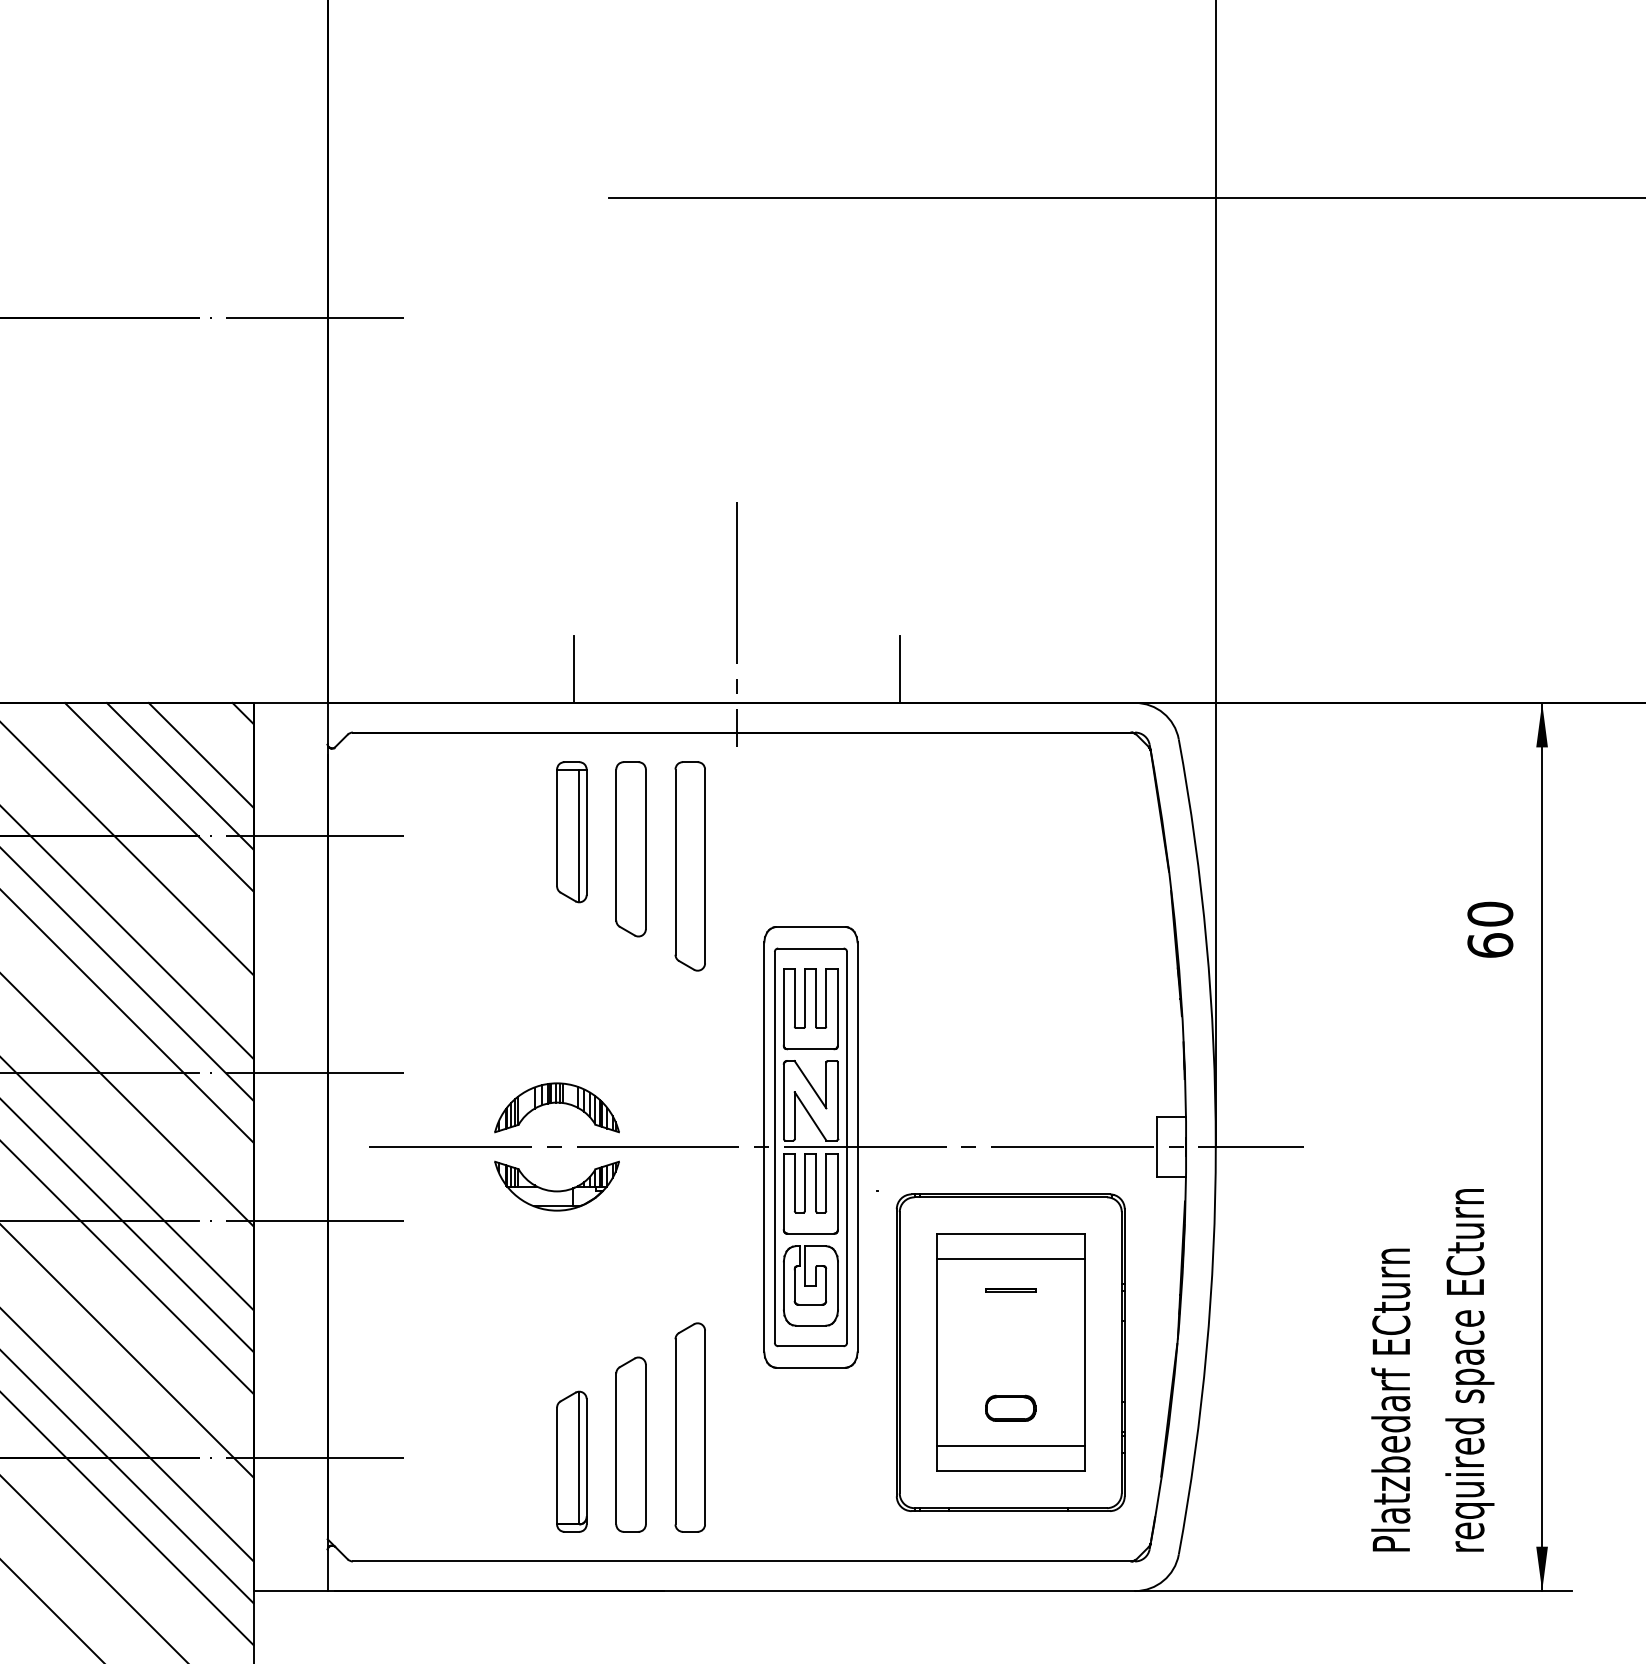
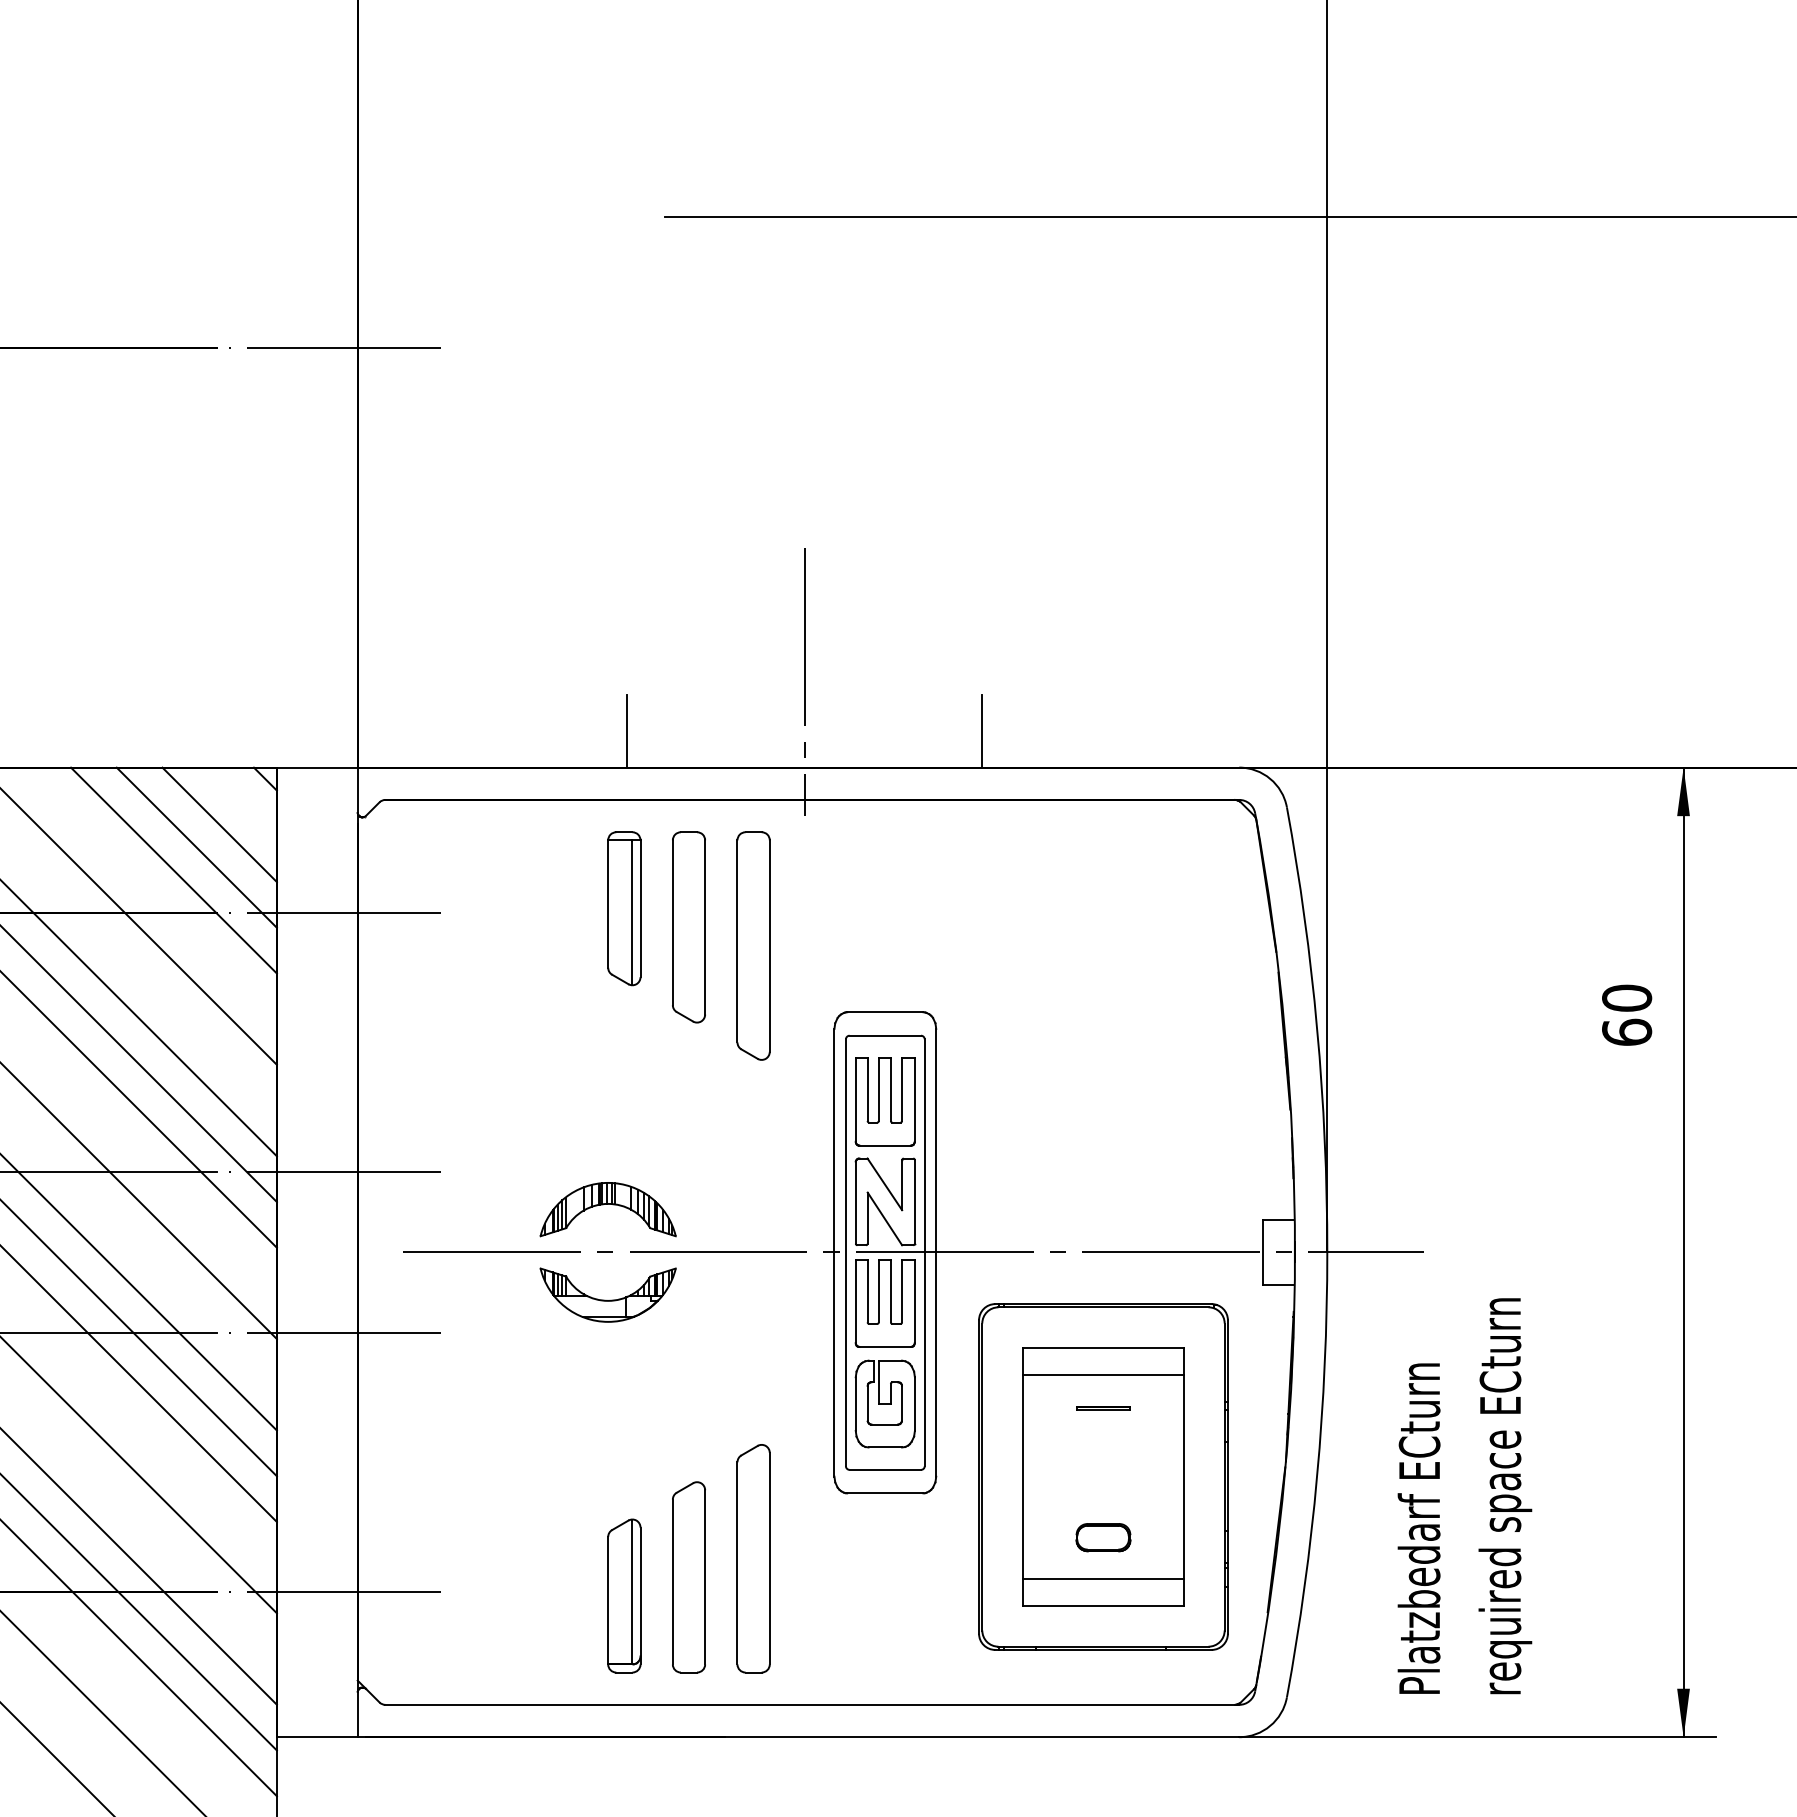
text: (1432, 1370) -> (1464, 1496), moved

